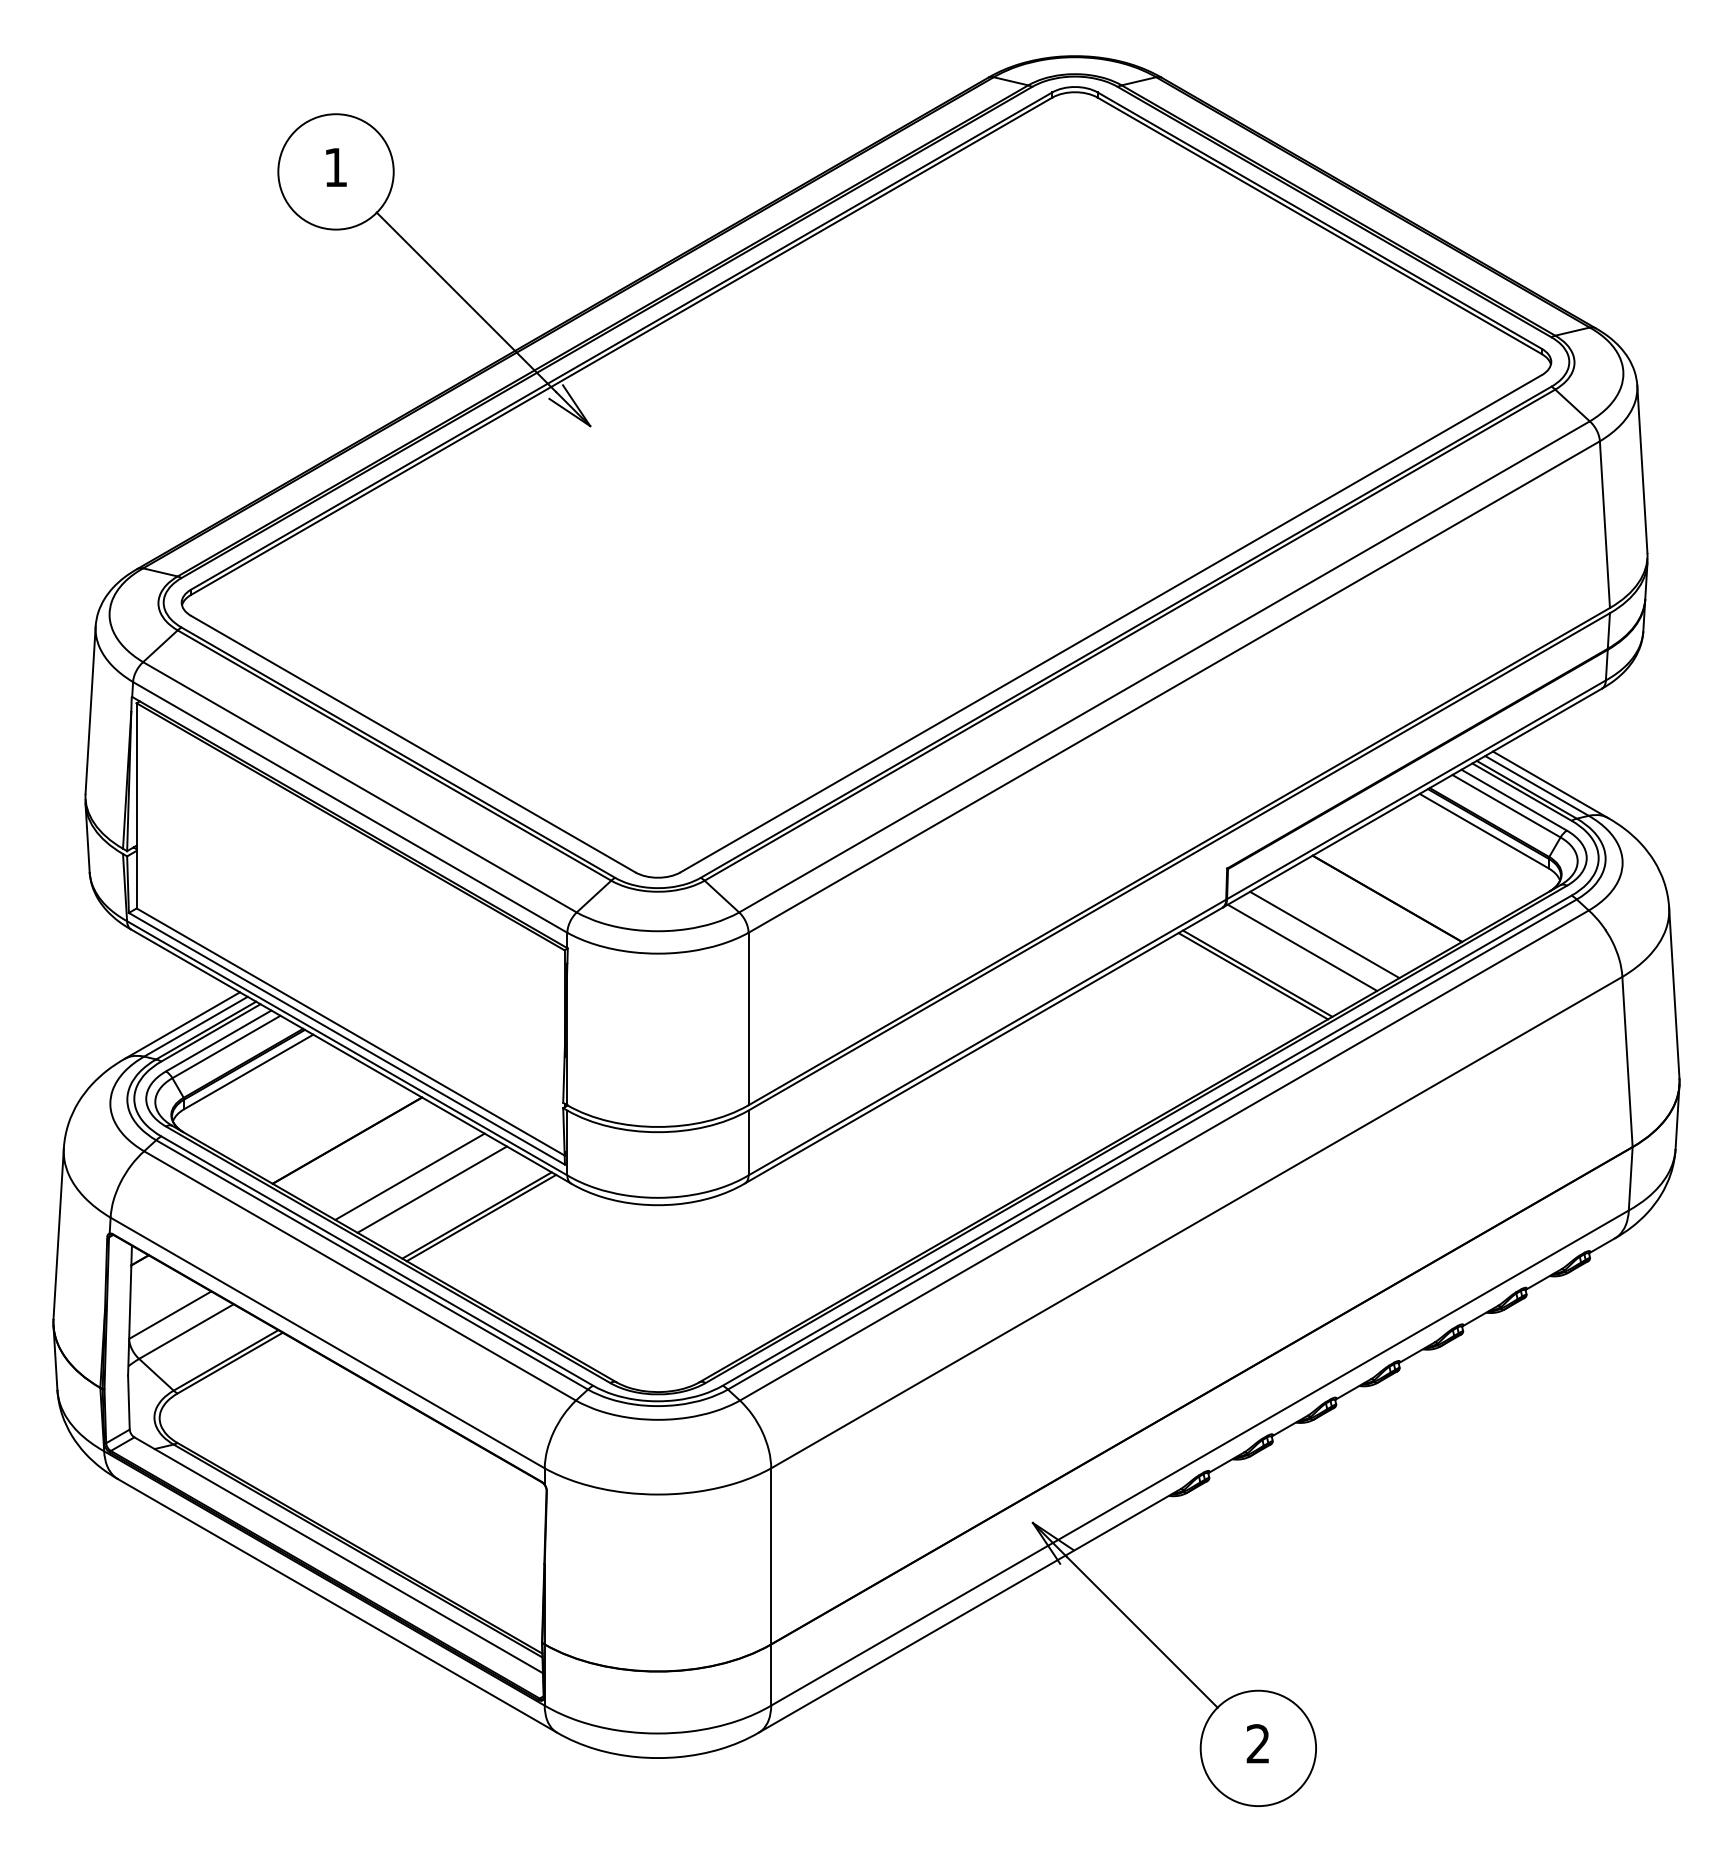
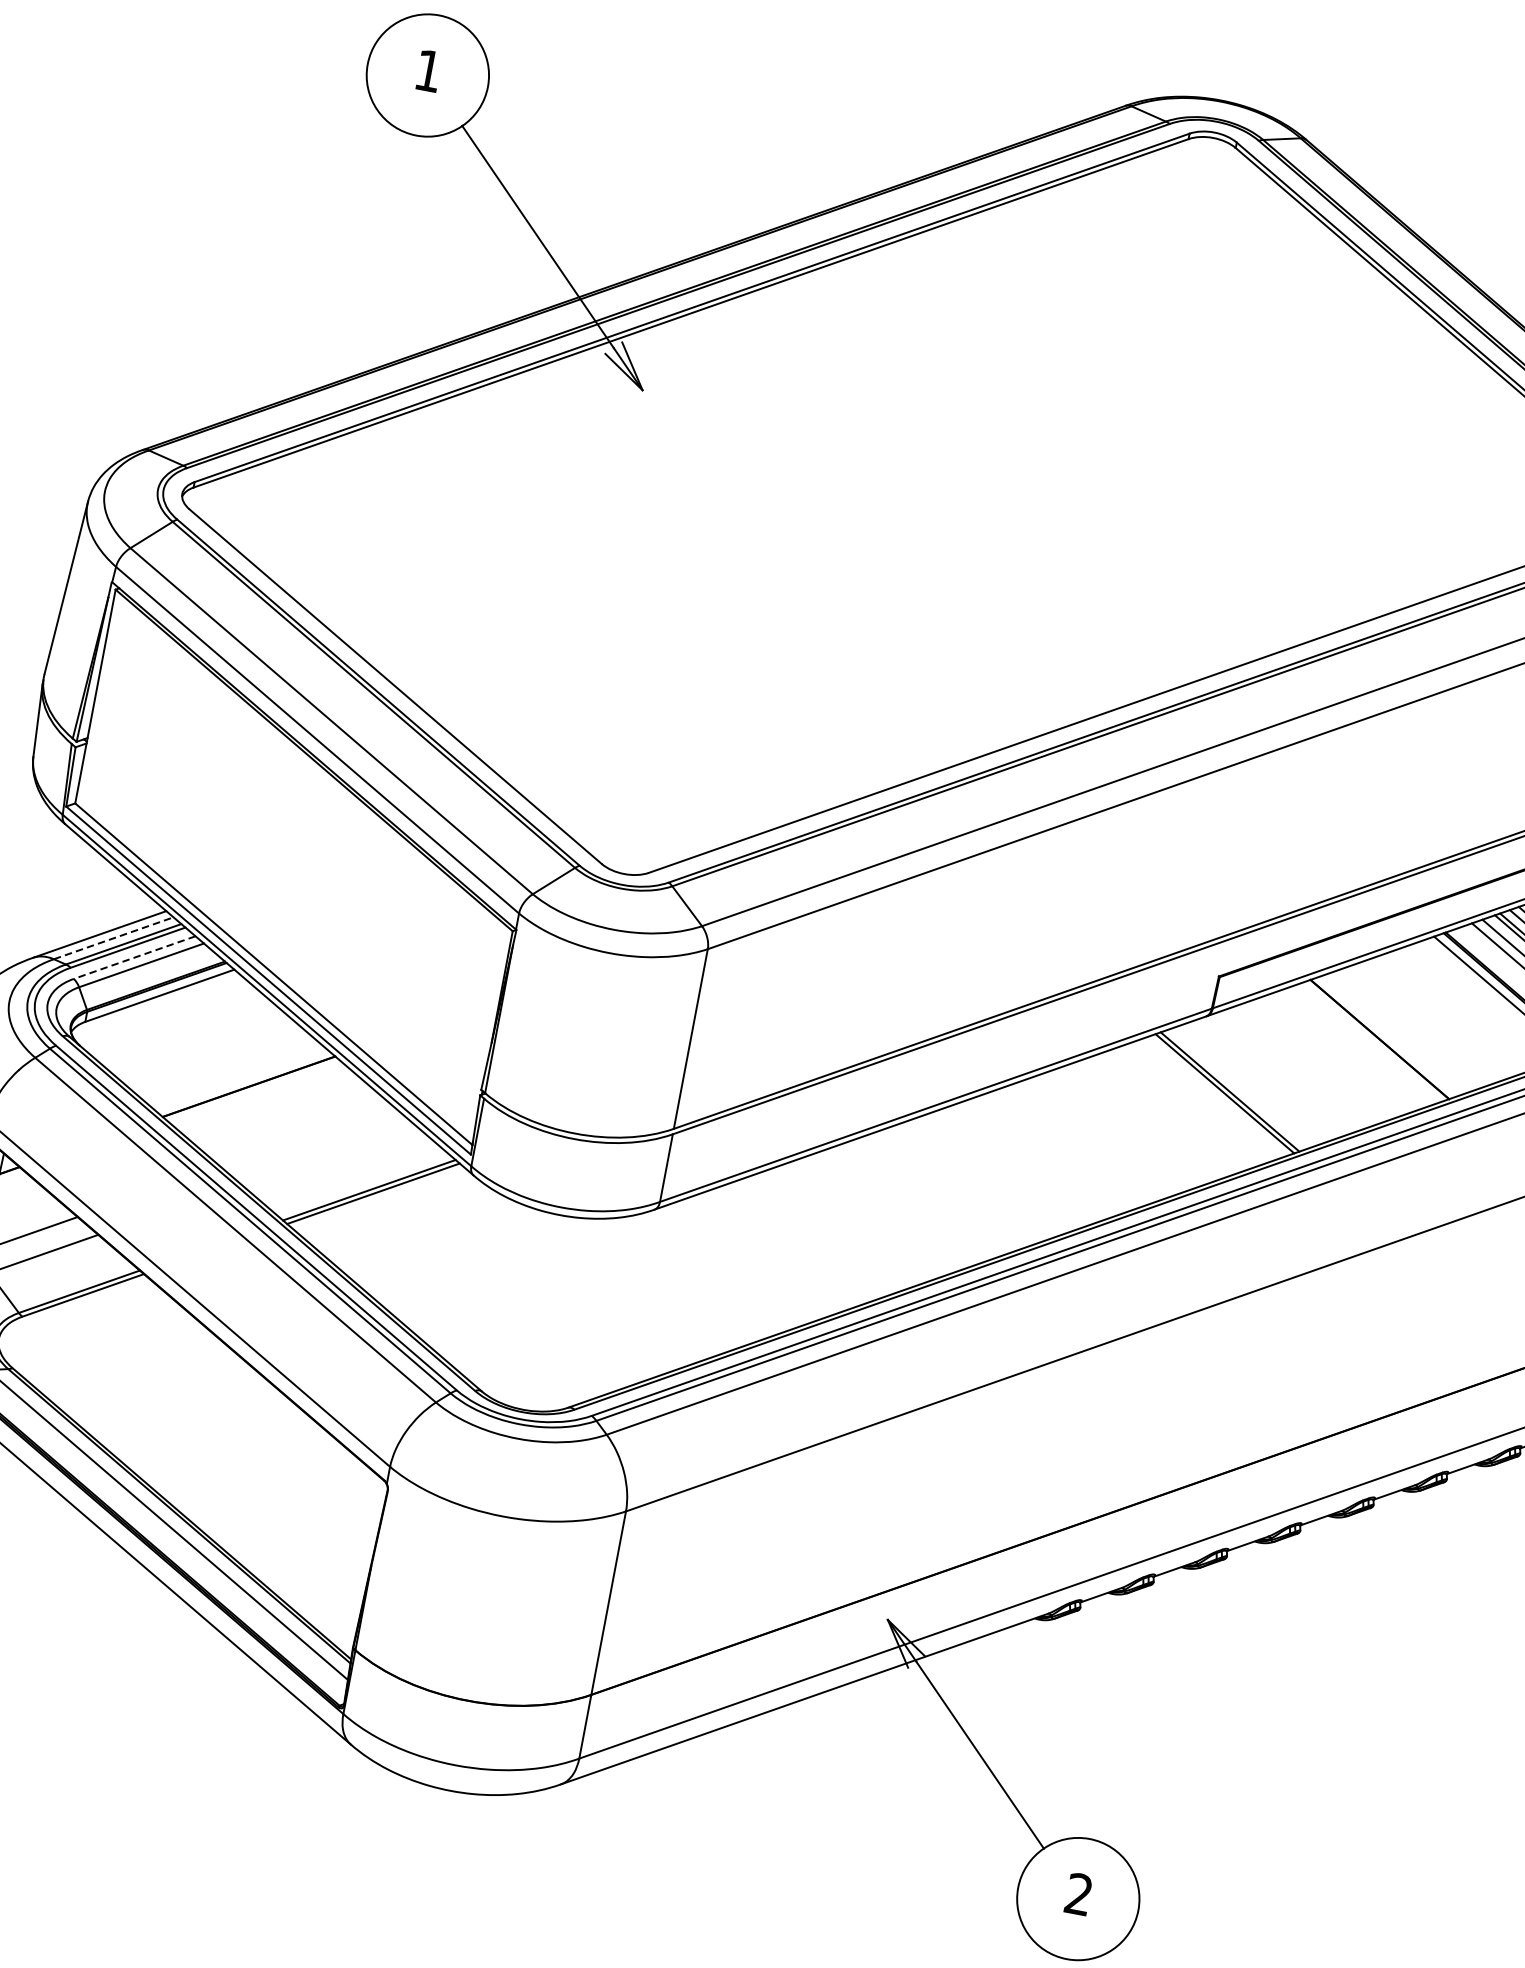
line: (1324, 934) -> (1307, 1064), removed
line: (1302, 947) -> (1281, 1073), removed
line: (195, 1026) -> (113, 937), solid -> dashed
line: (218, 1040) -> (134, 957), solid -> dashed
line: (409, 1176) -> (306, 1136), removed
line: (432, 1189) -> (328, 1154), removed

